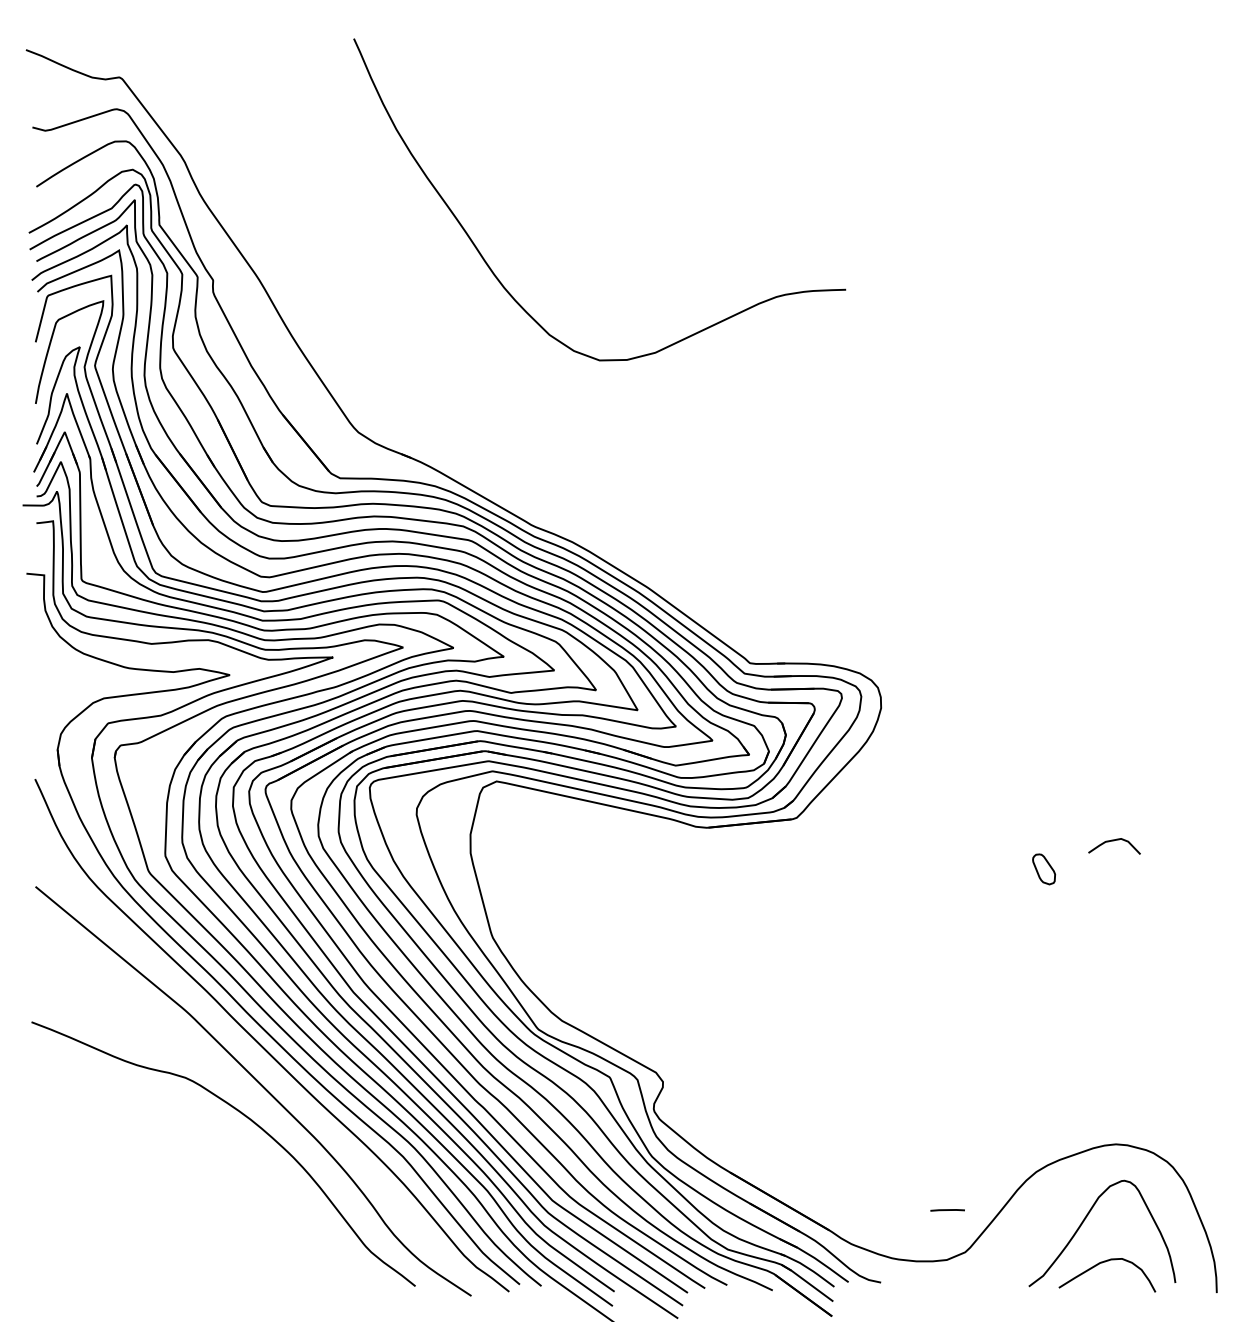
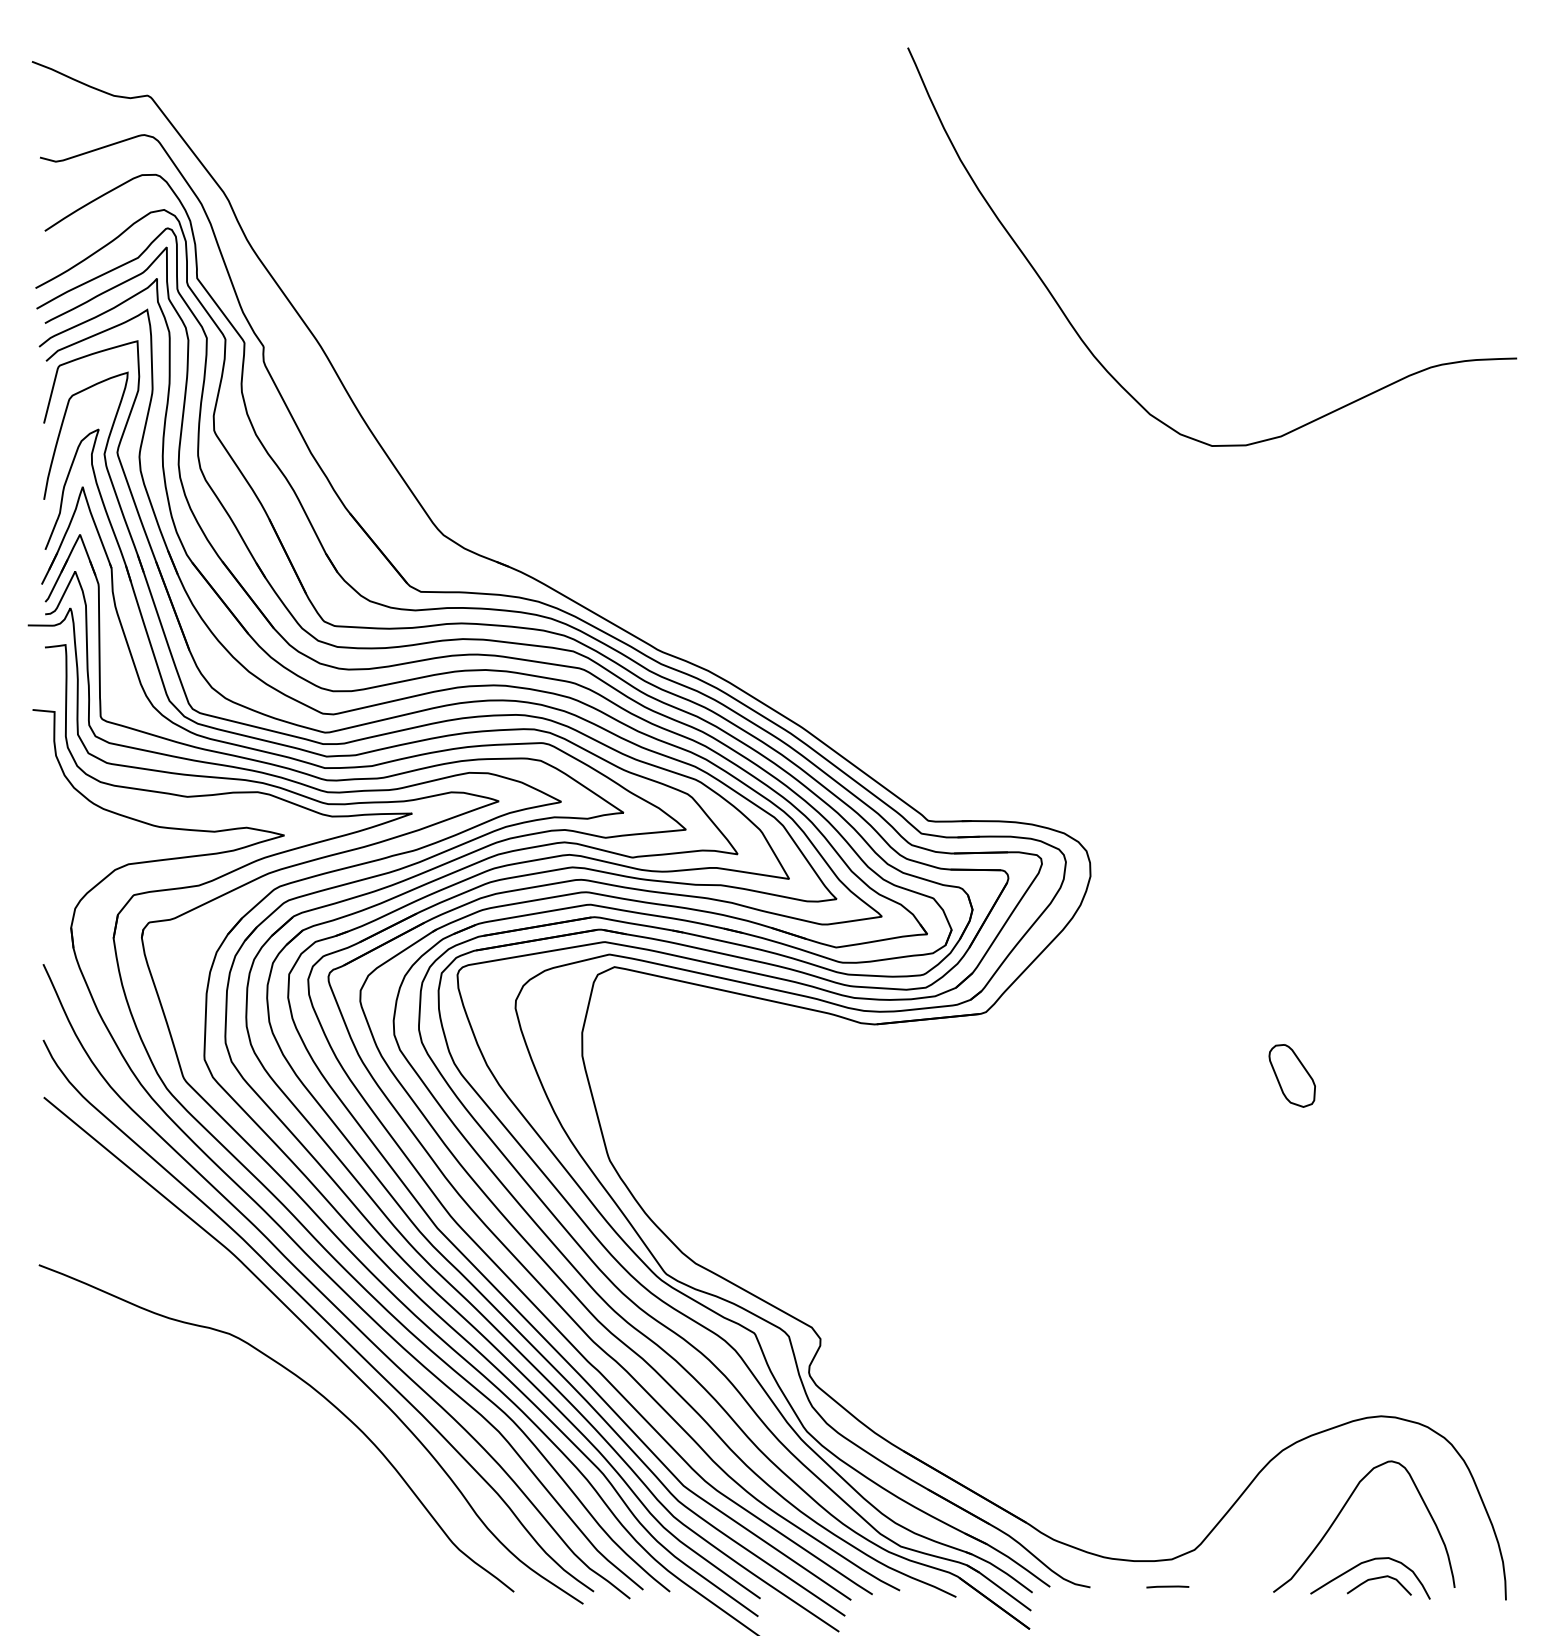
curve: (496, 276) -> (1084, 341), moved
curve: (1112, 841) -> (1376, 1579), moved
part: (1043, 869) -> (1291, 1075), size x1.67
curve: (257, 1062) -> (318, 1315), added
line: (947, 1209) -> (1167, 1586), moved

